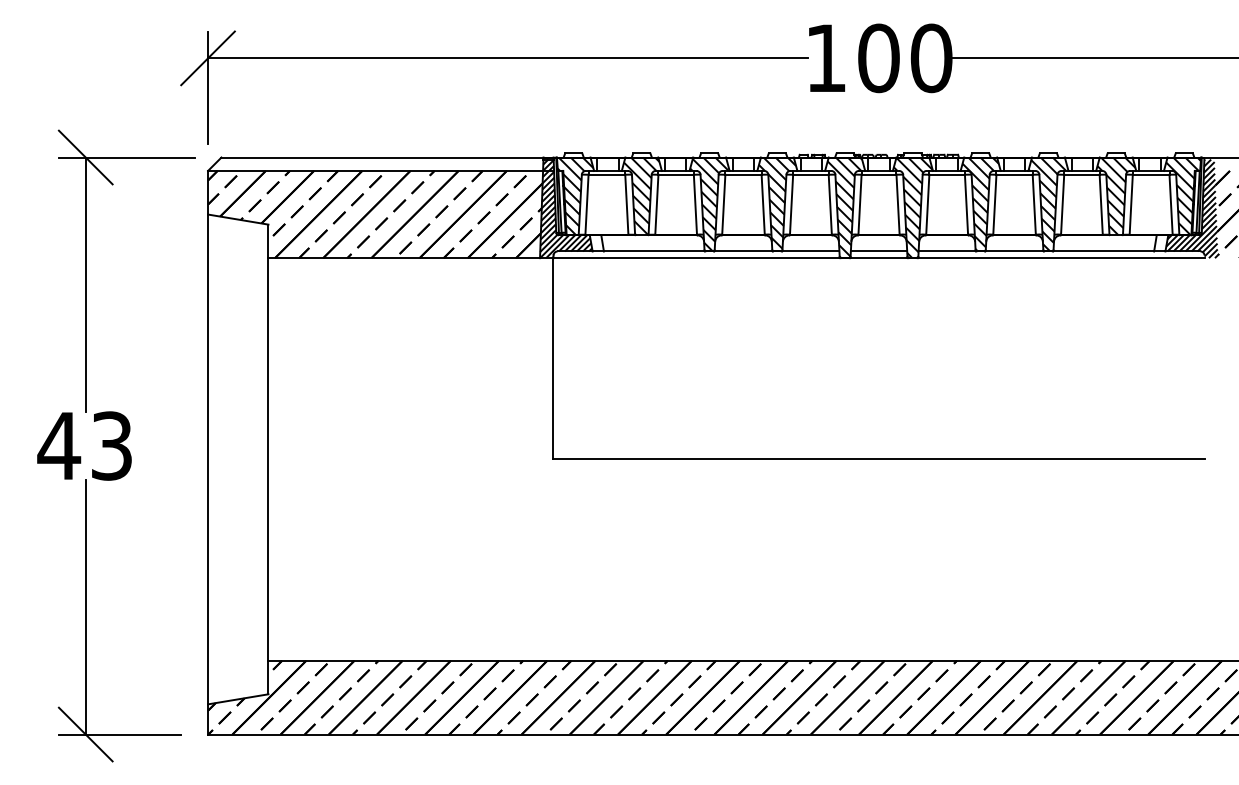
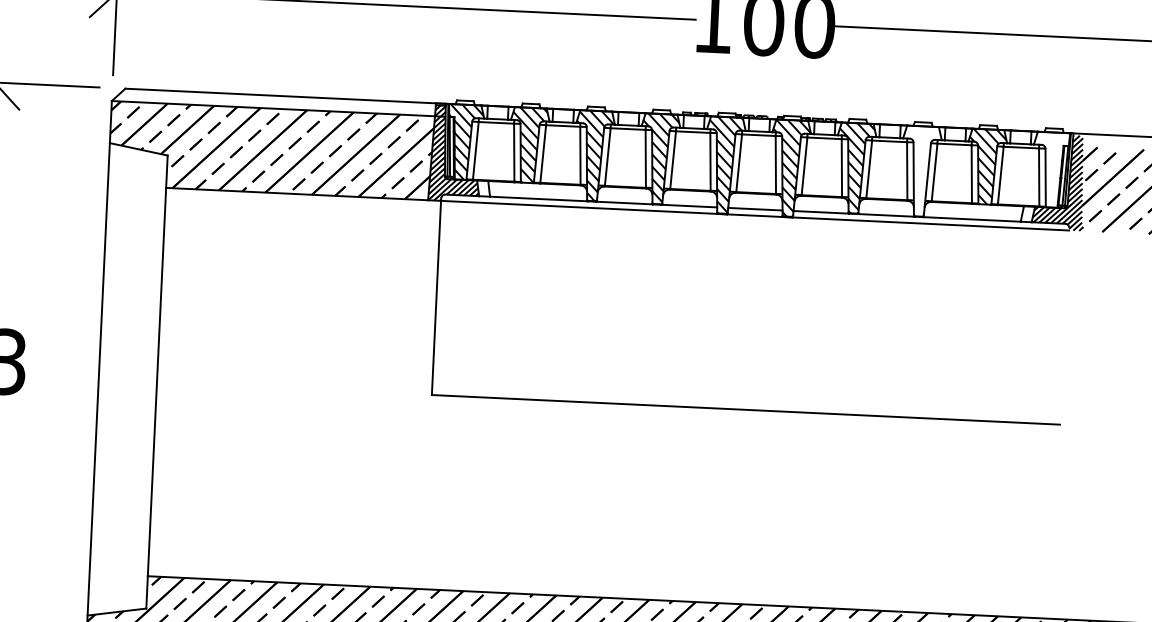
hatch: (1183, 196) -> (1051, 170), removed
hatch: (1047, 204) -> (920, 171), removed

